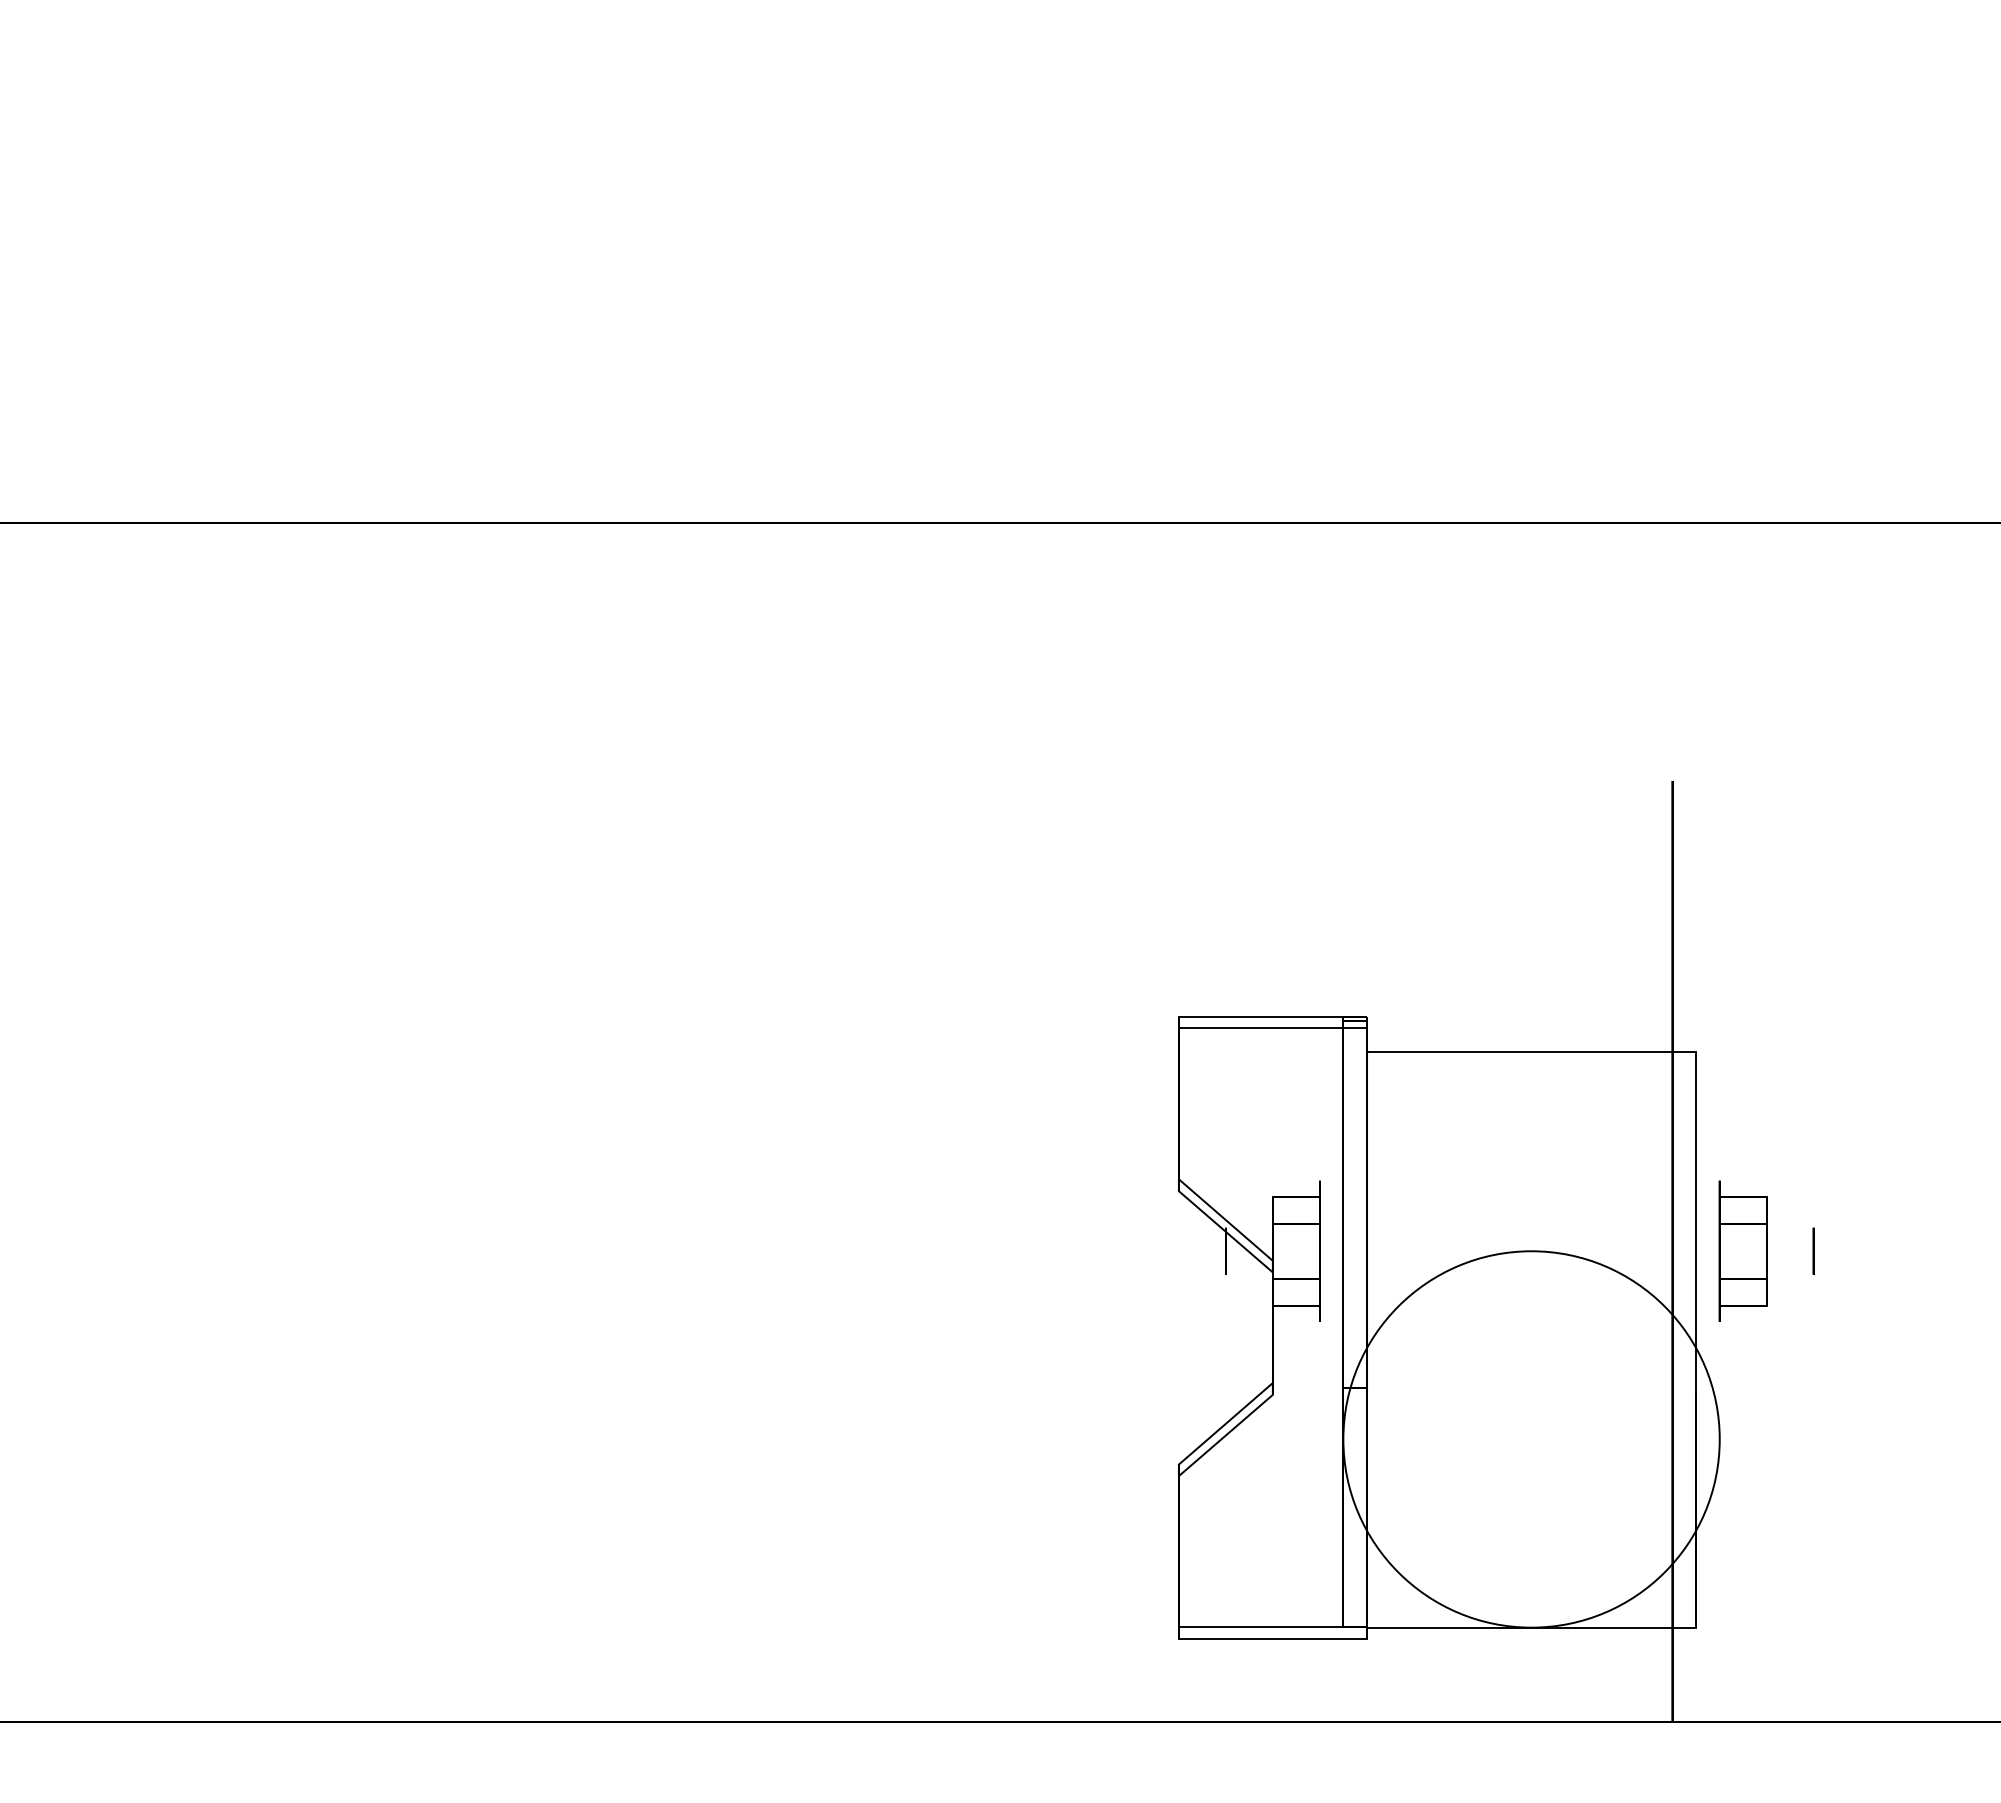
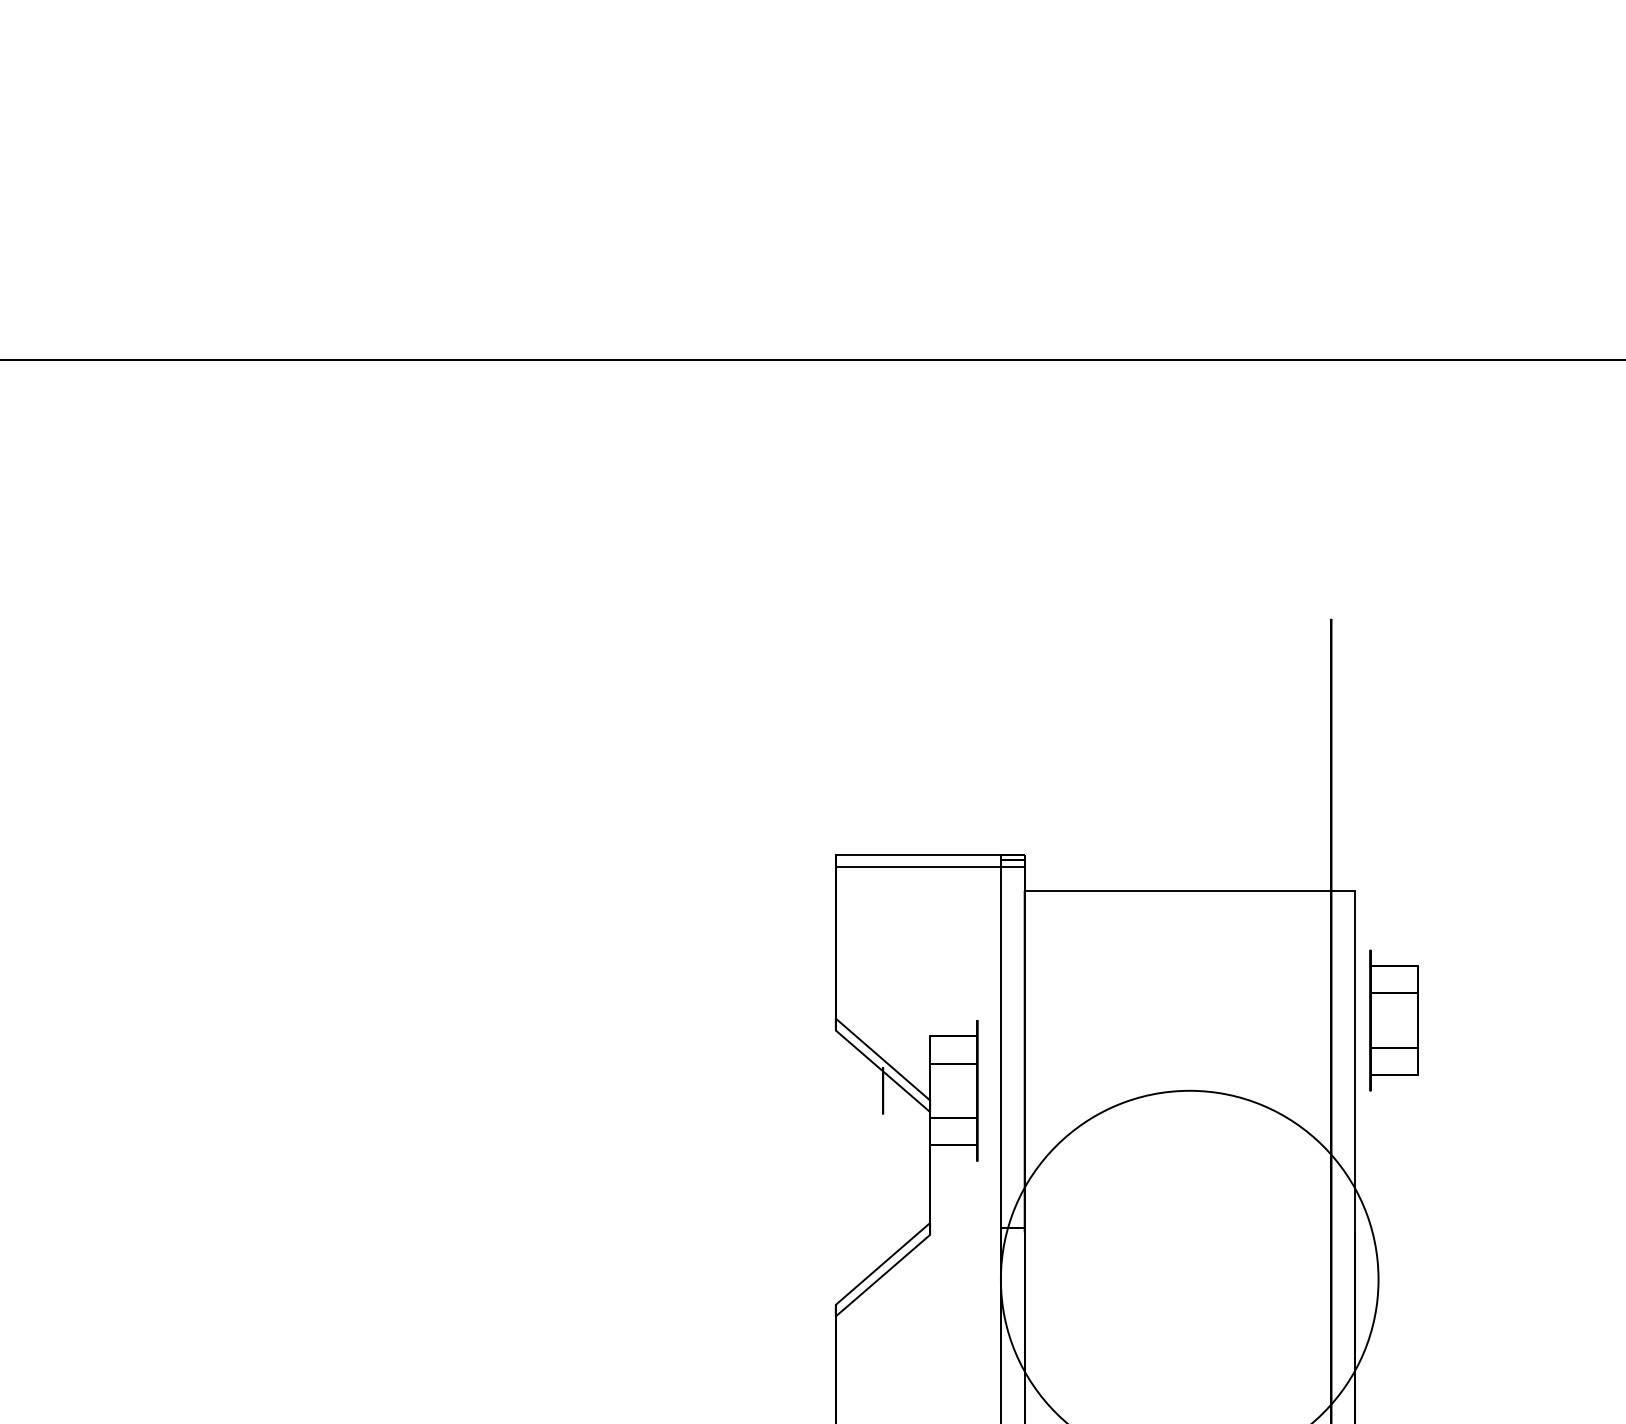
part: (1742, 1250) -> (1393, 1019), moved
circle: (1813, 1250) -> (1472, 1090), removed

